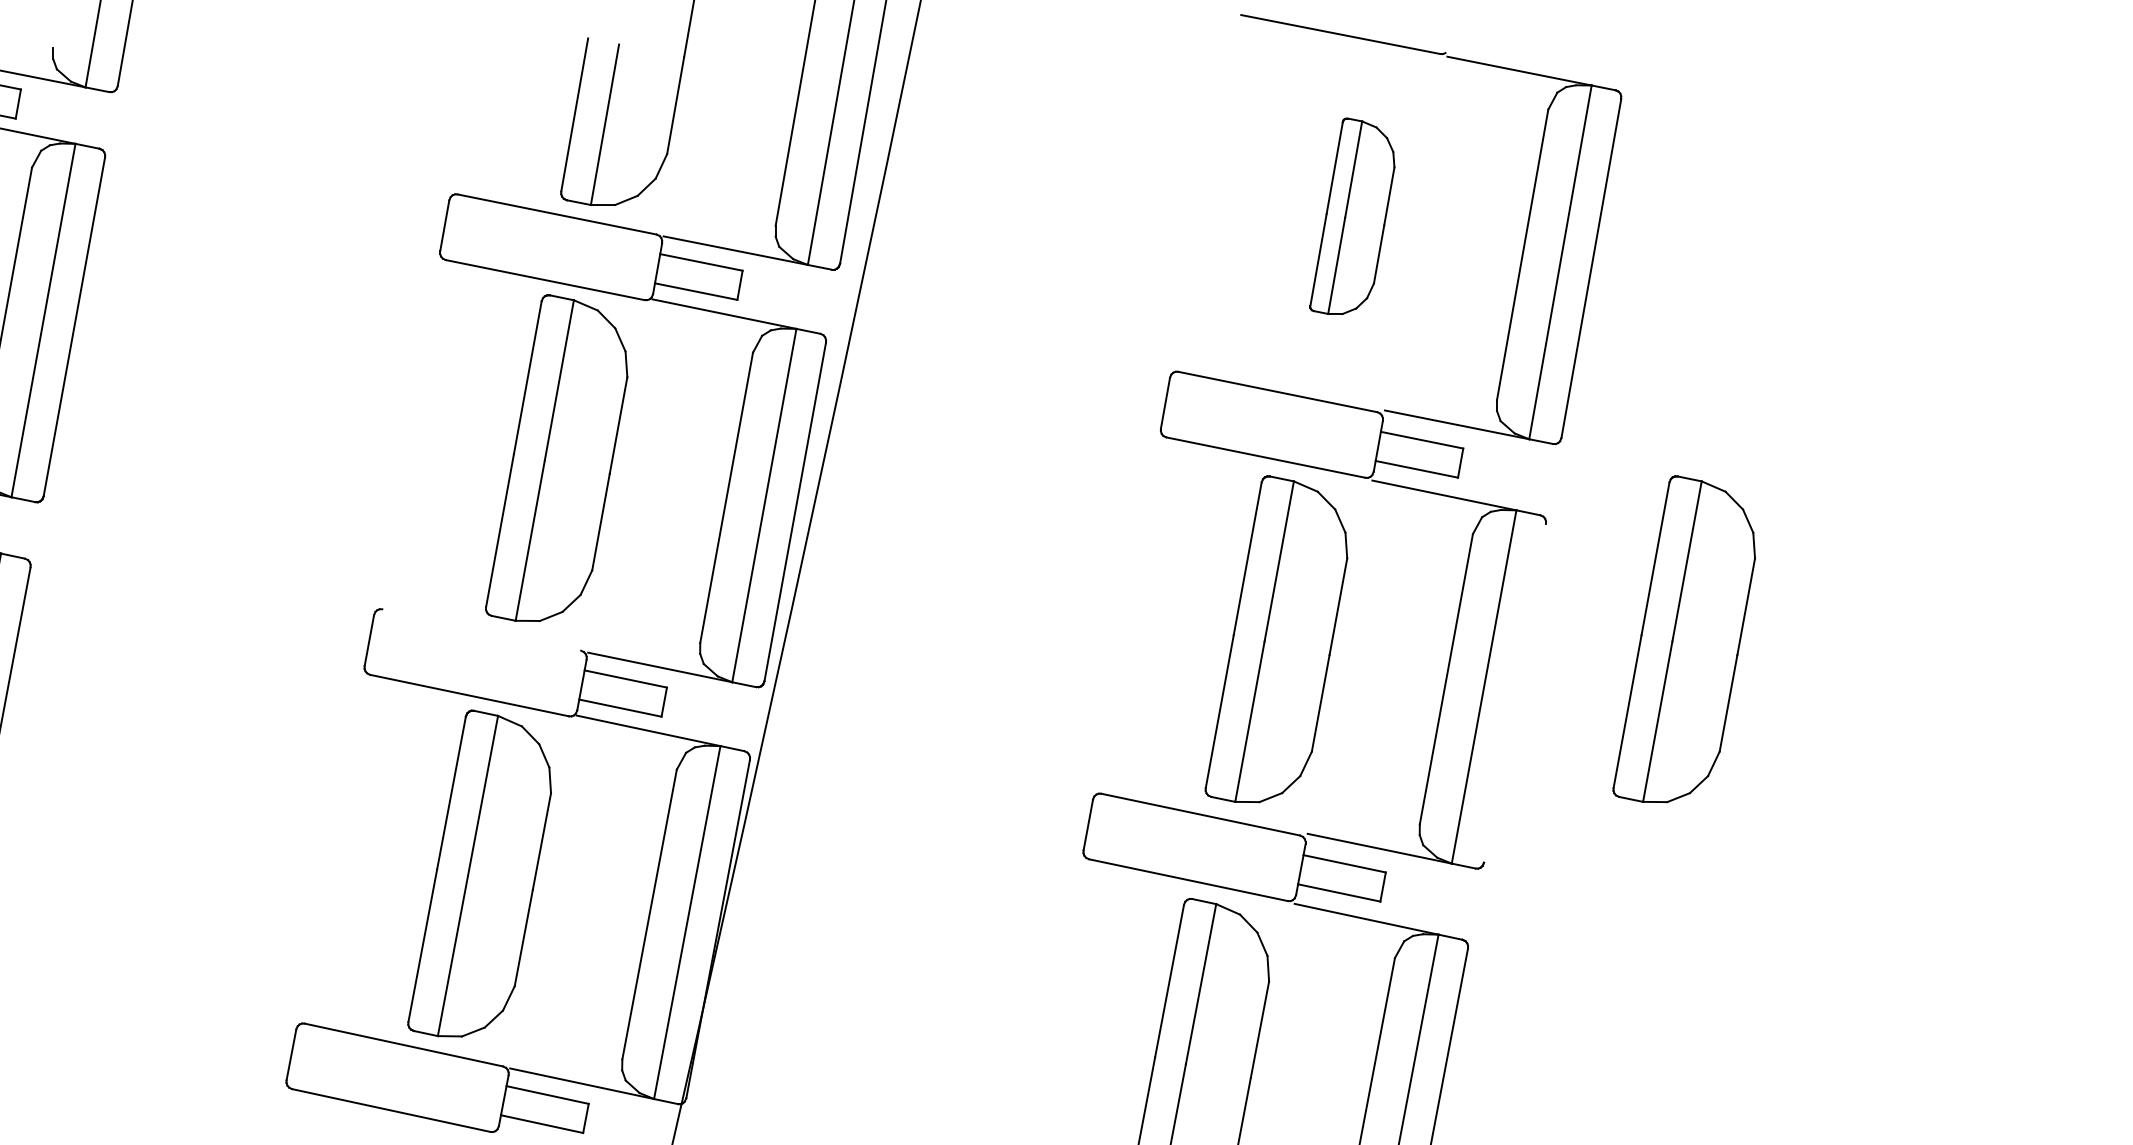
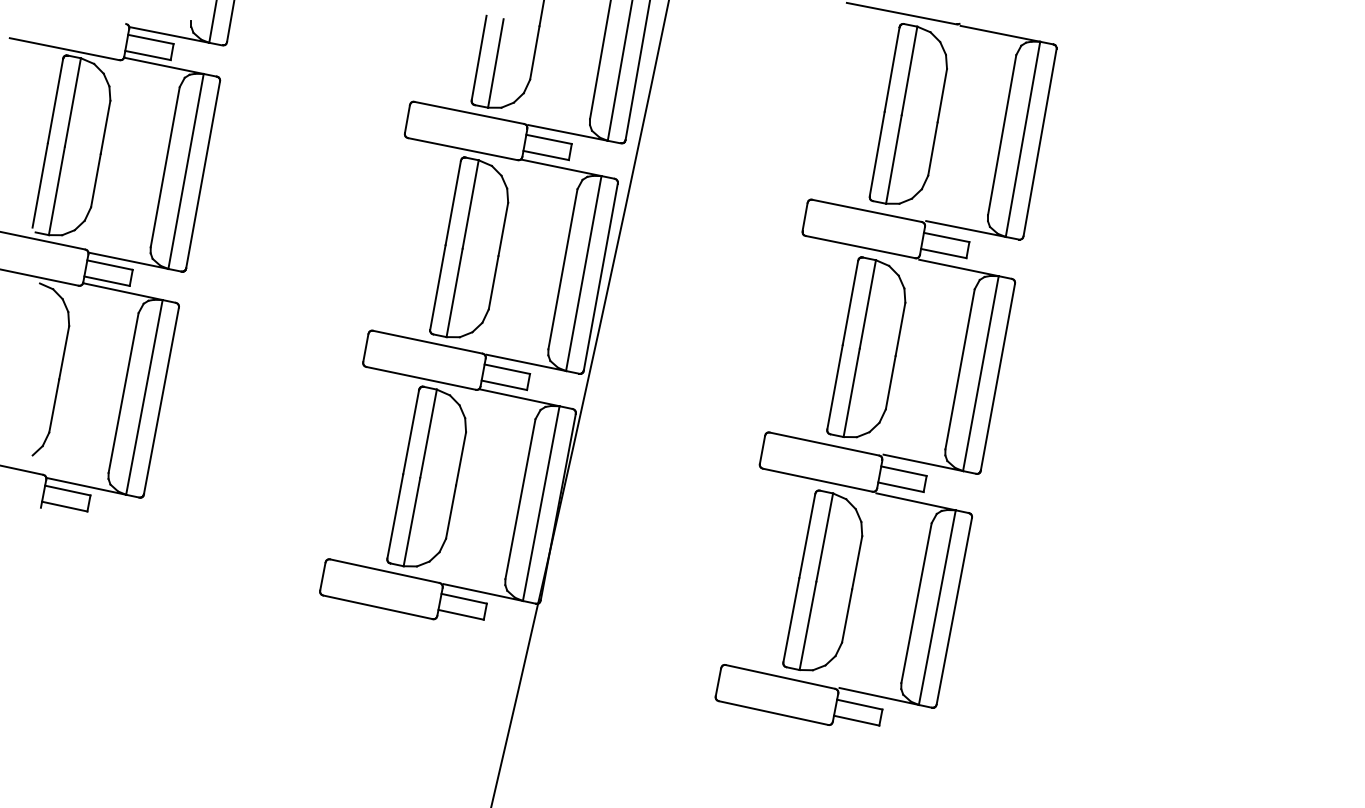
part: (1351, 215) -> (907, 113), size x1.67
line: (481, 628) -> (427, 341), added
part: (1684, 639) -> (1091, 347), removed
line: (1514, 692) -> (997, 376), added

